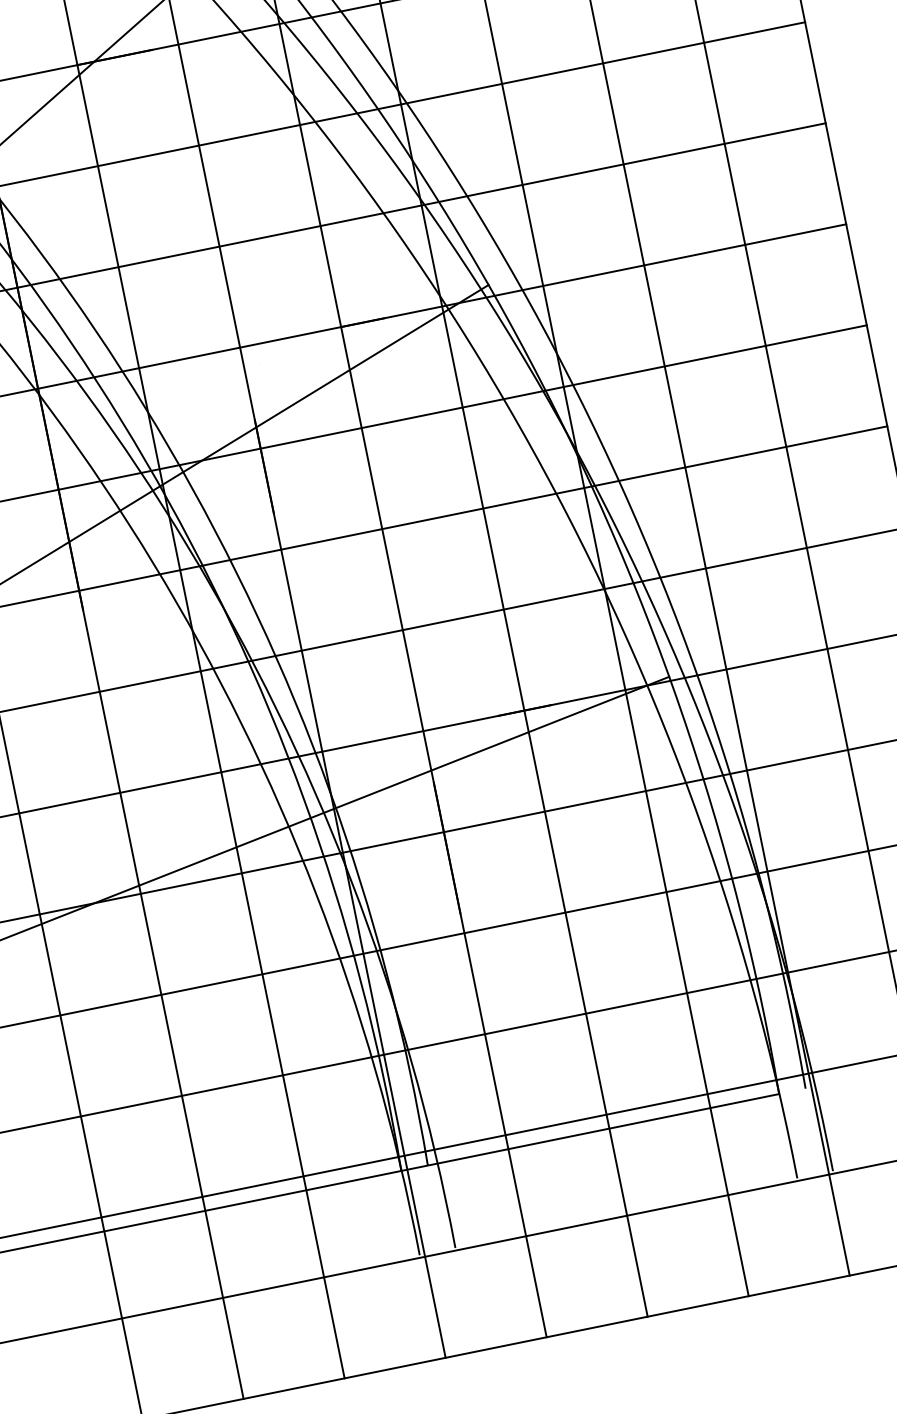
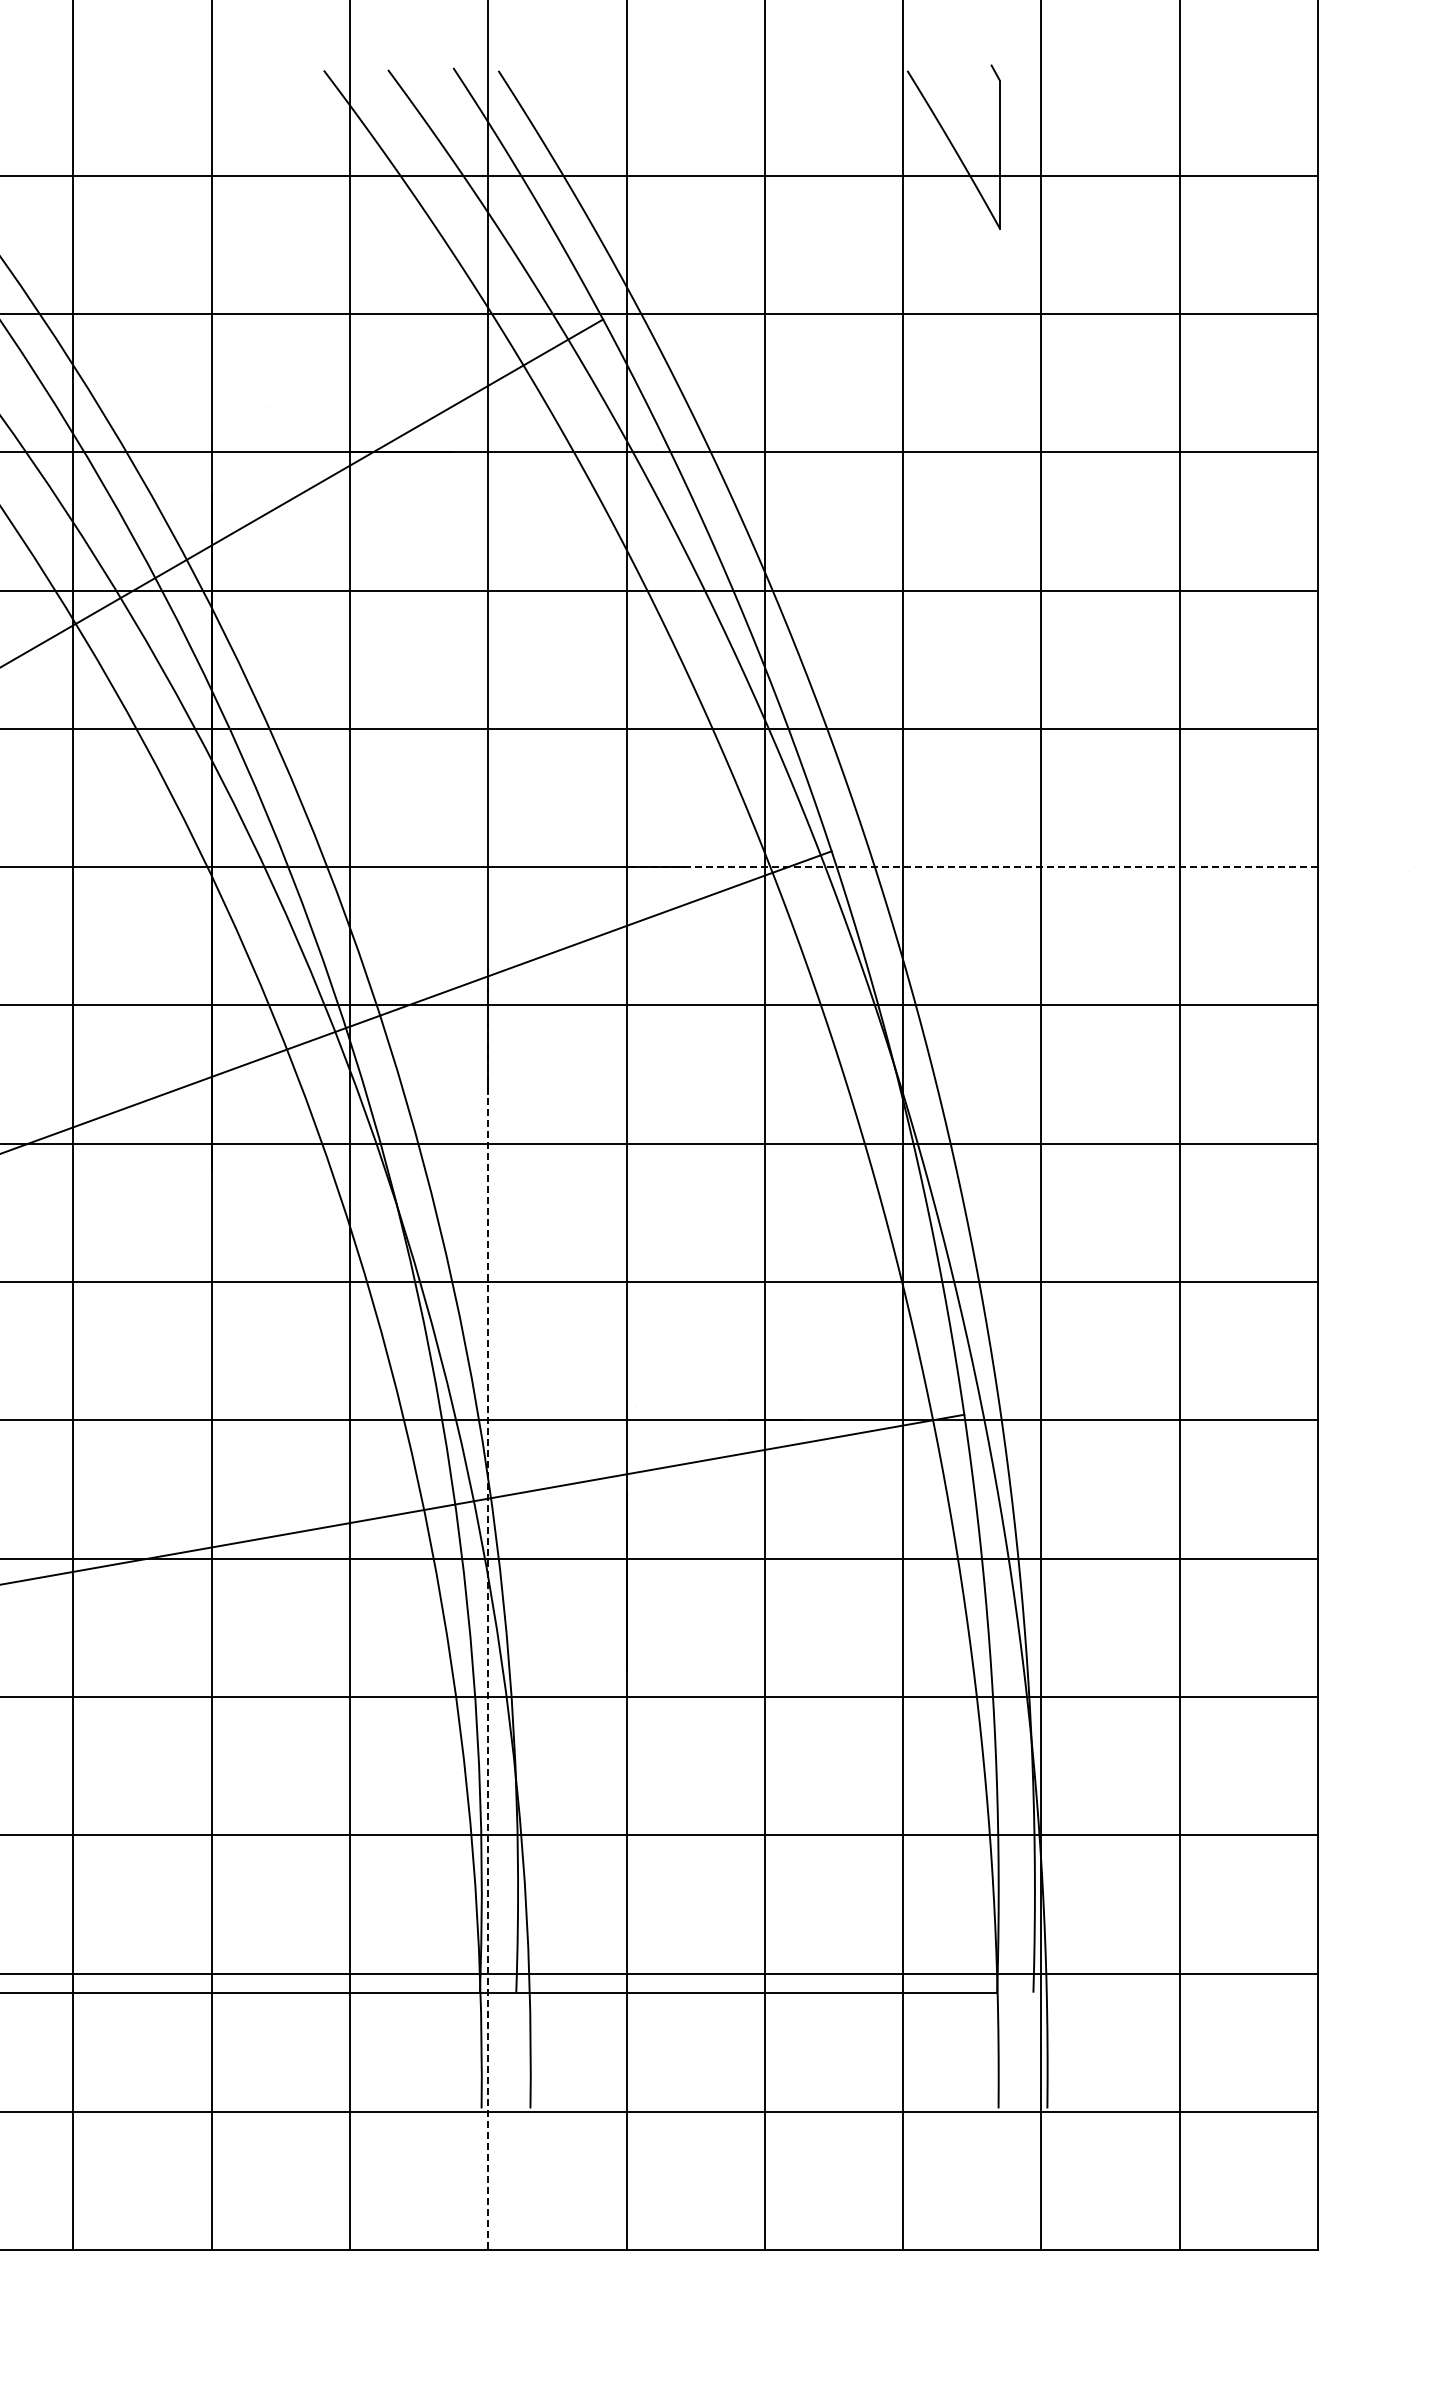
line: (593, 275) -> (972, 867), solid -> dashed
line: (350, 889) -> (488, 1608), solid -> dashed

